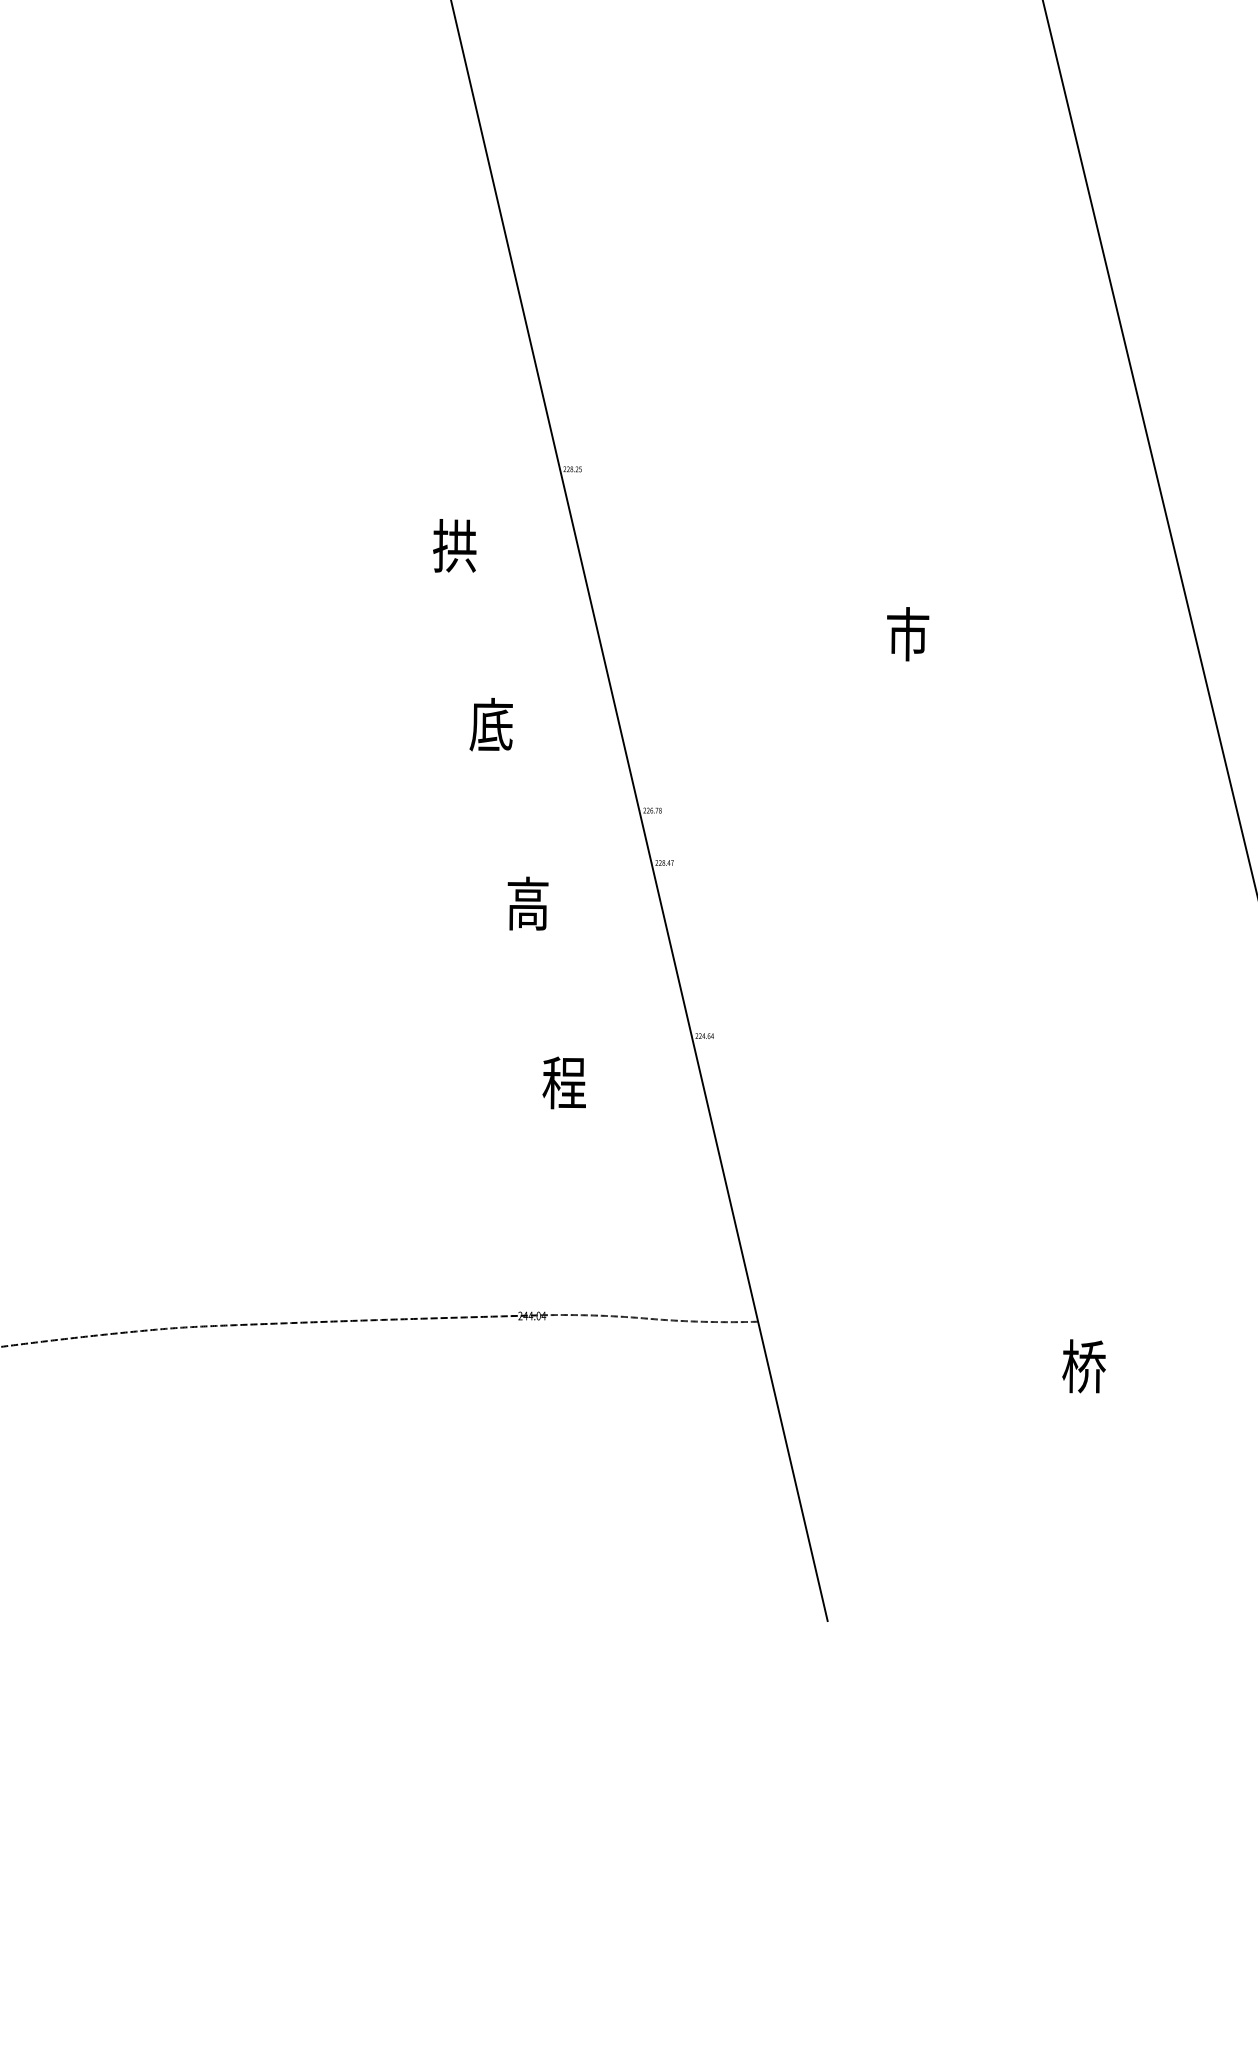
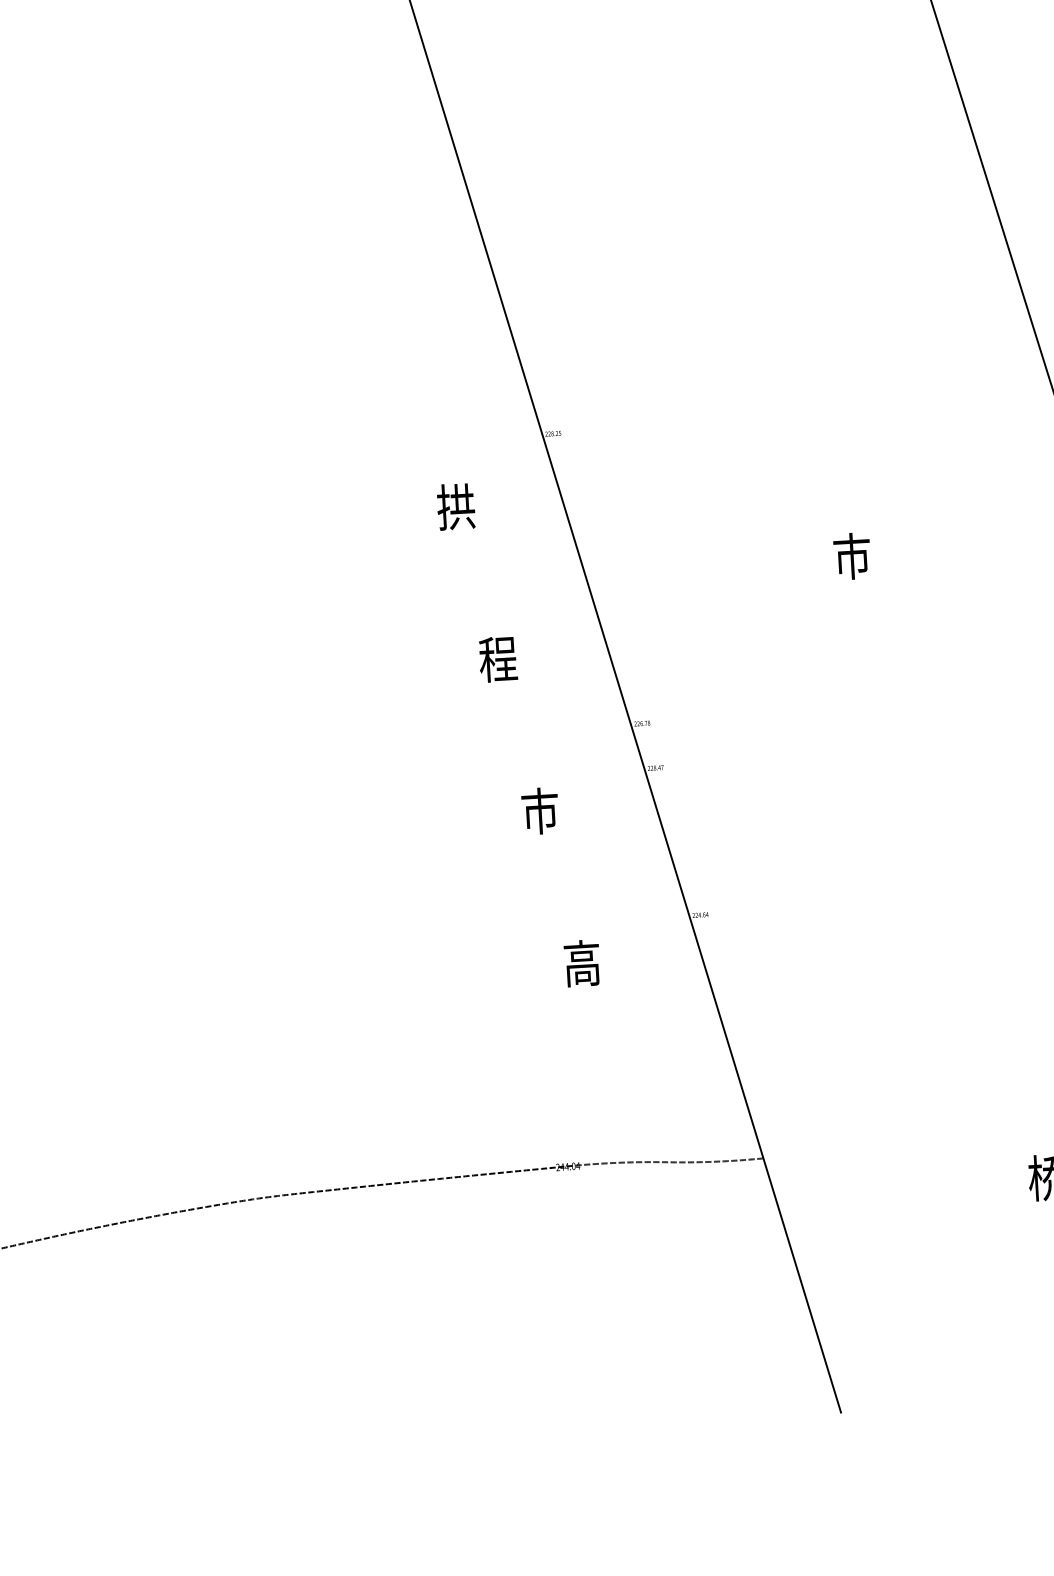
text: (490, 724) -> (497, 658), 底 -> 程
text: (528, 903) -> (540, 811), 高 -> 市
text: (563, 1082) -> (581, 963), 程 -> 高

